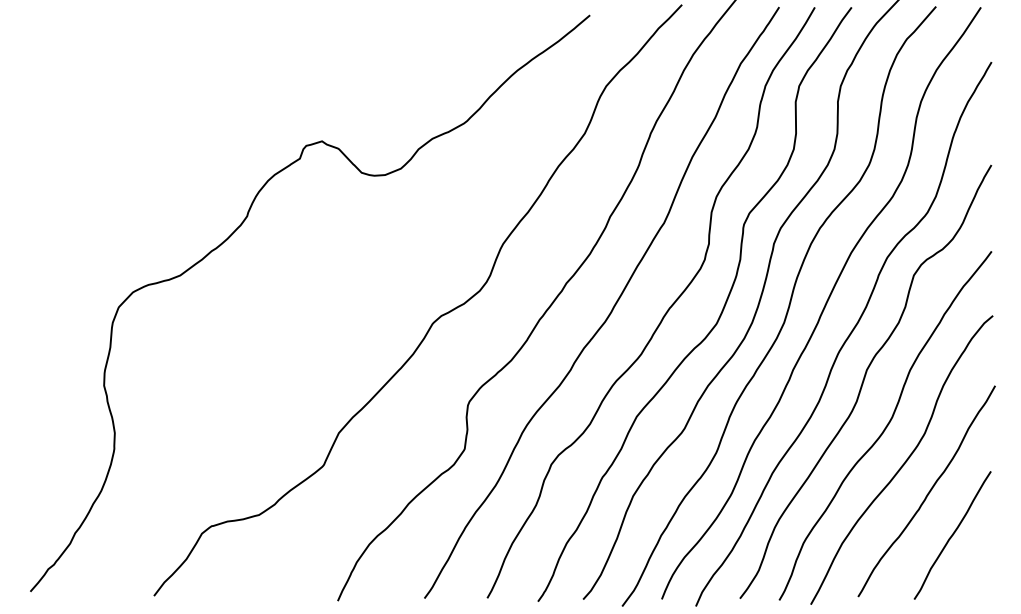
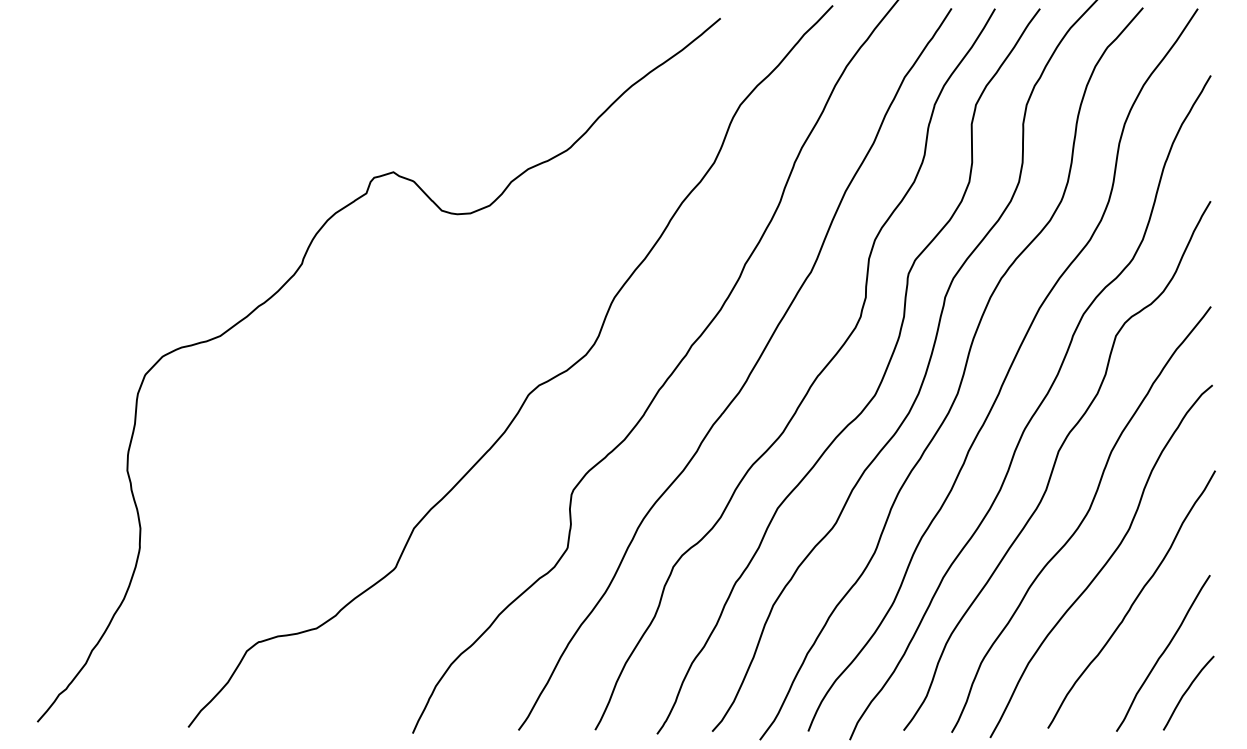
curve: (972, 566) -> (1187, 691), added

